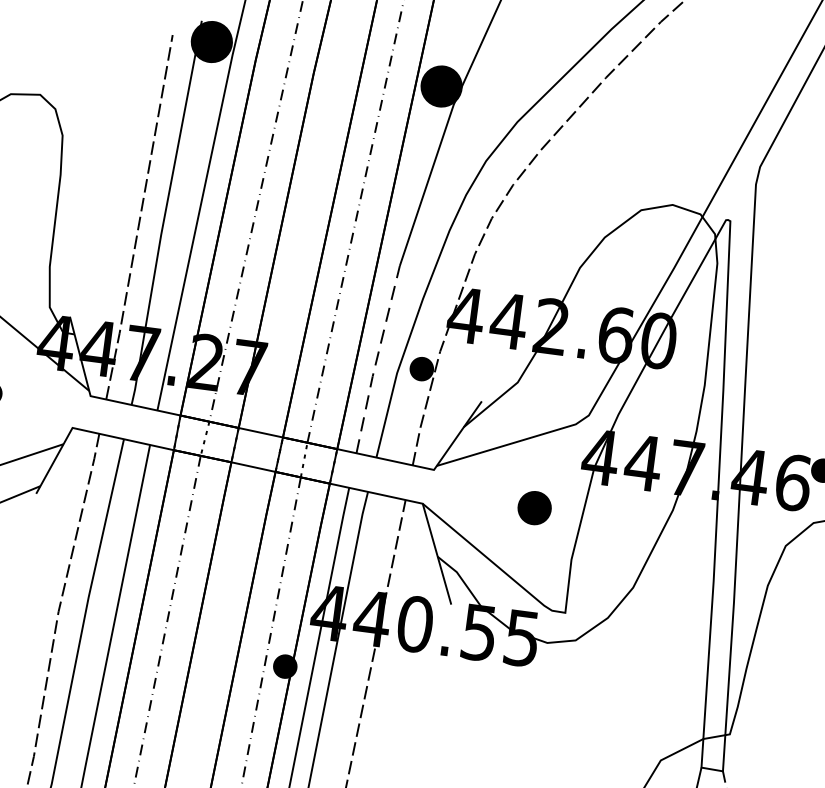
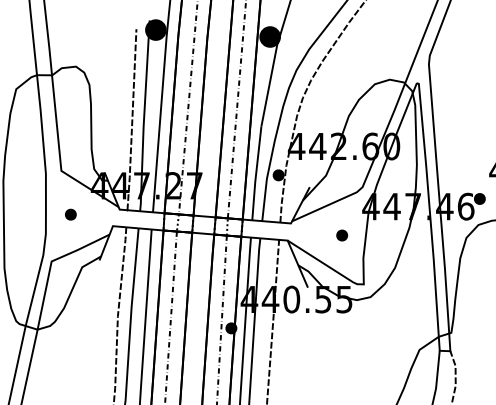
line: (376, 363) -> (256, 175), dashed -> solid
part: (533, 507) -> (341, 235), size x0.71

